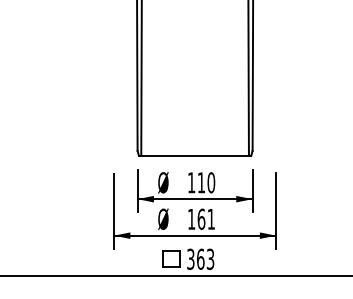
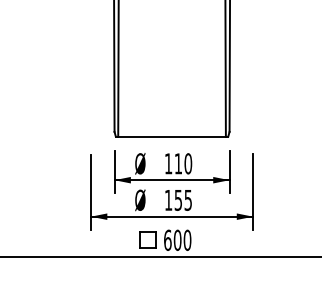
text: (205, 218) -> (182, 199), 161 -> 155
text: (200, 258) -> (177, 239), 363 -> 600

